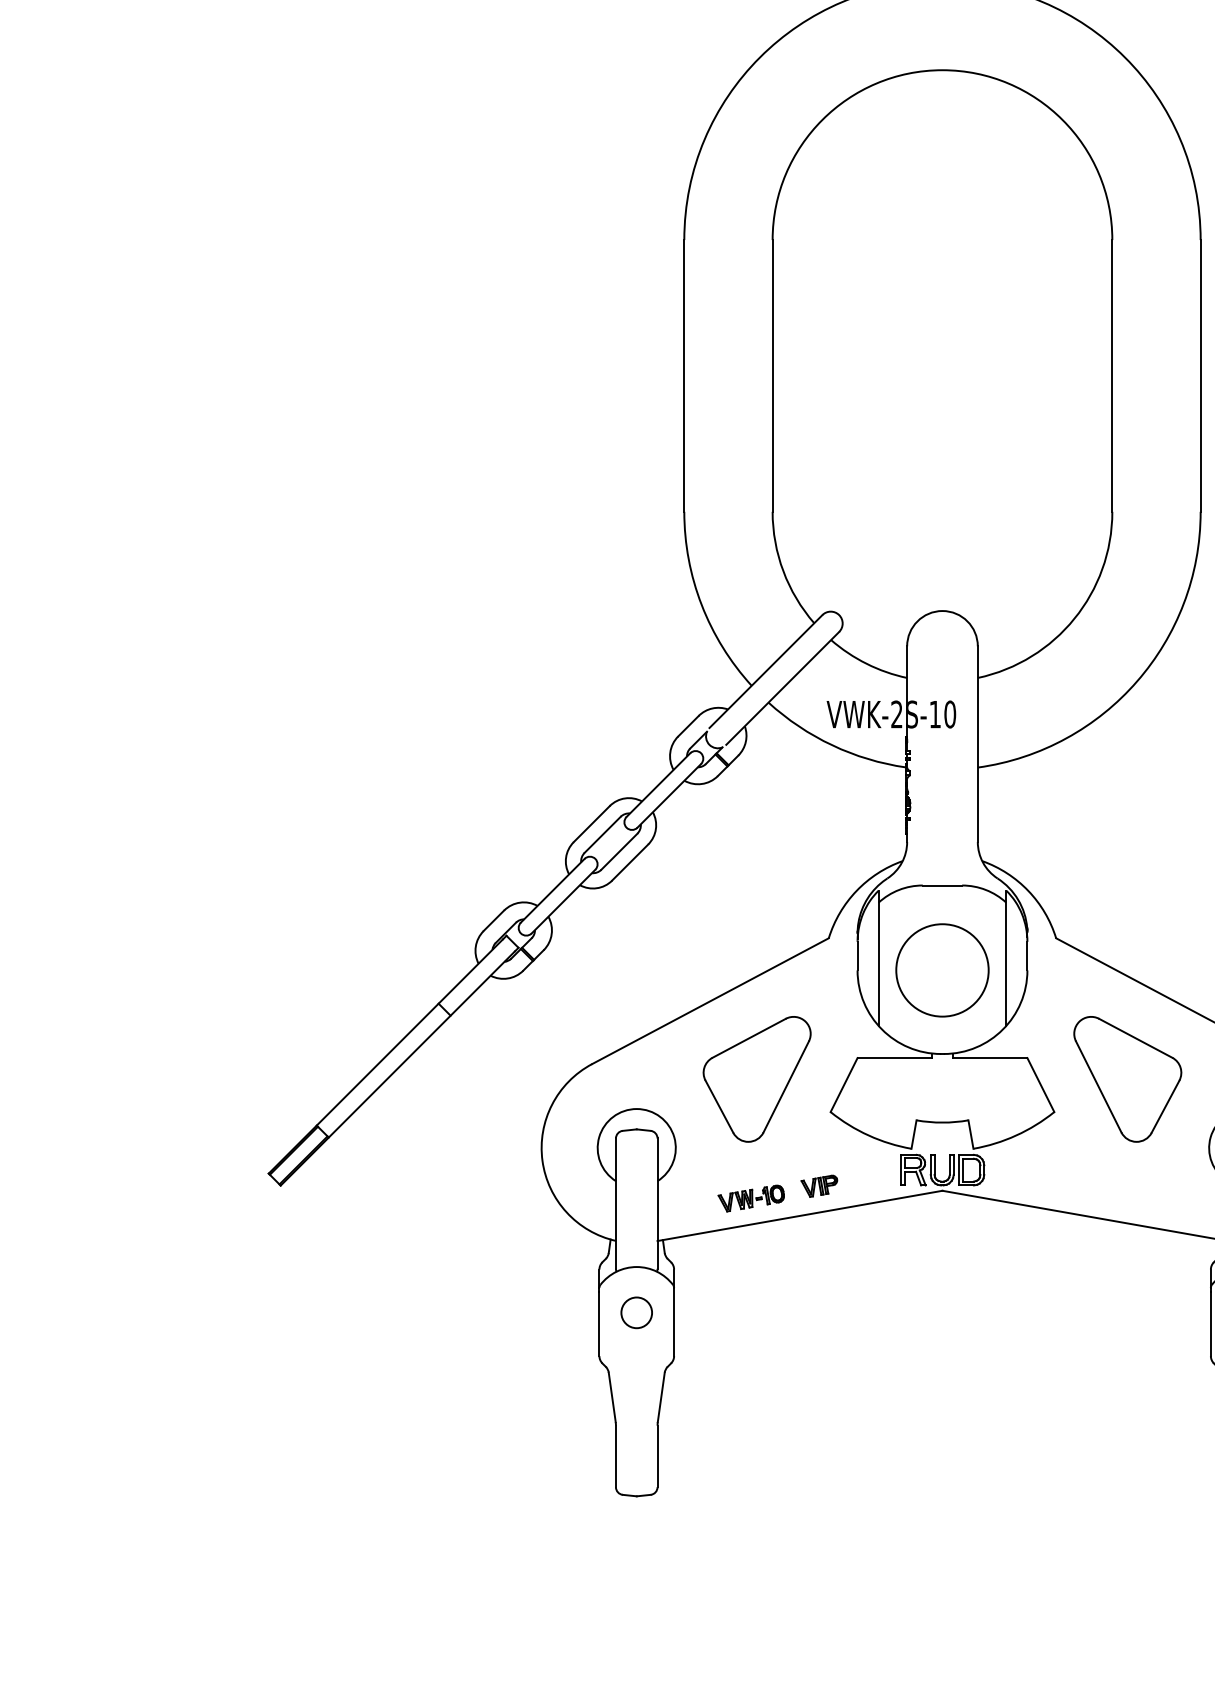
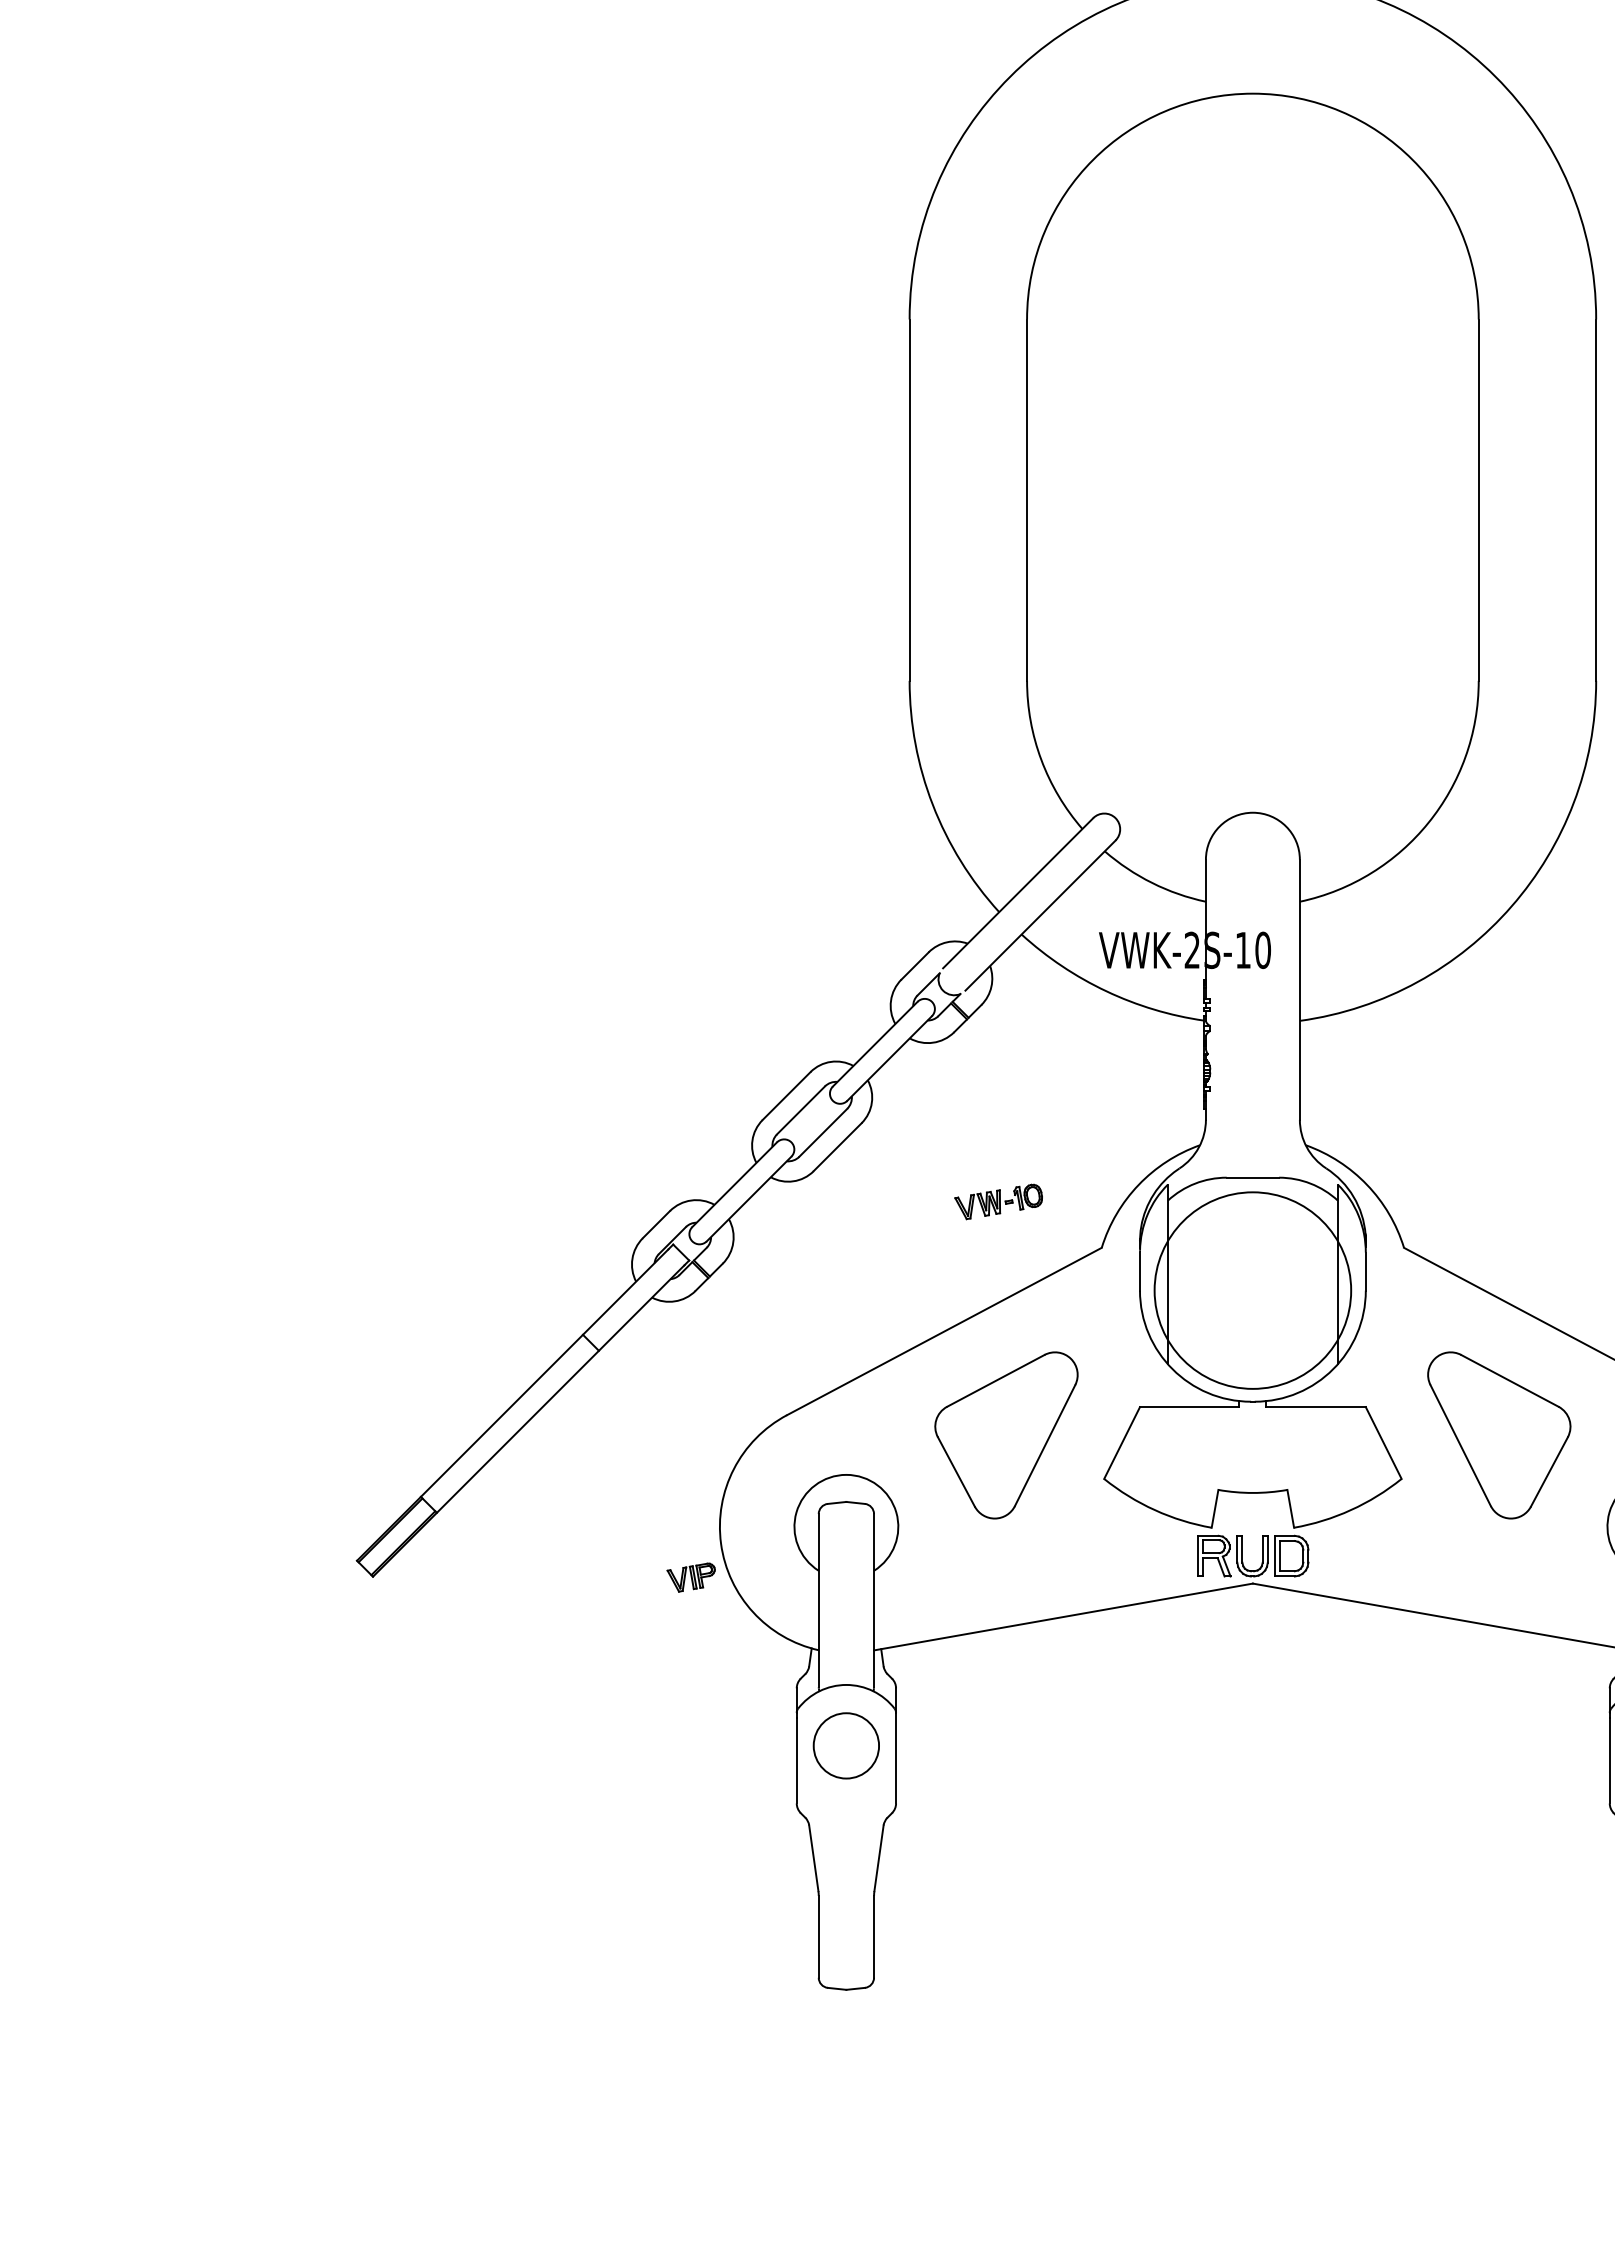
circle: (942, 970) -> (1252, 1290), size x1.6
part: (818, 1186) -> (690, 1577), moved
part: (751, 1198) -> (998, 1201), moved
circle: (636, 1312) -> (845, 1745), size x1.6

